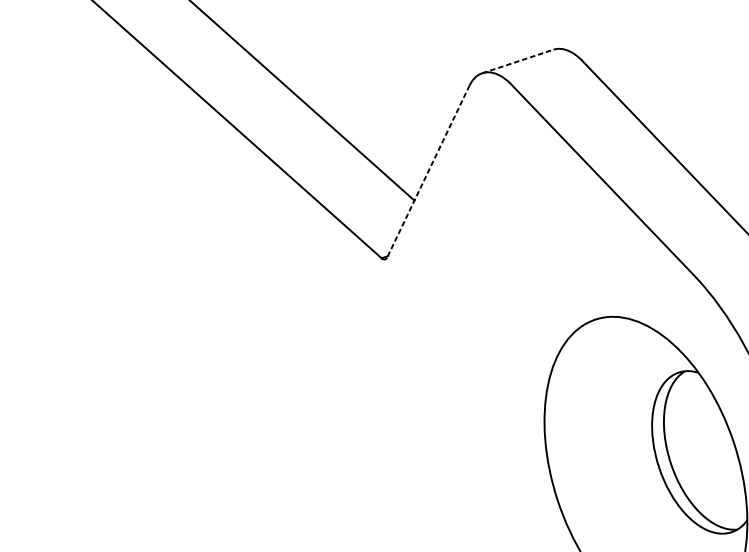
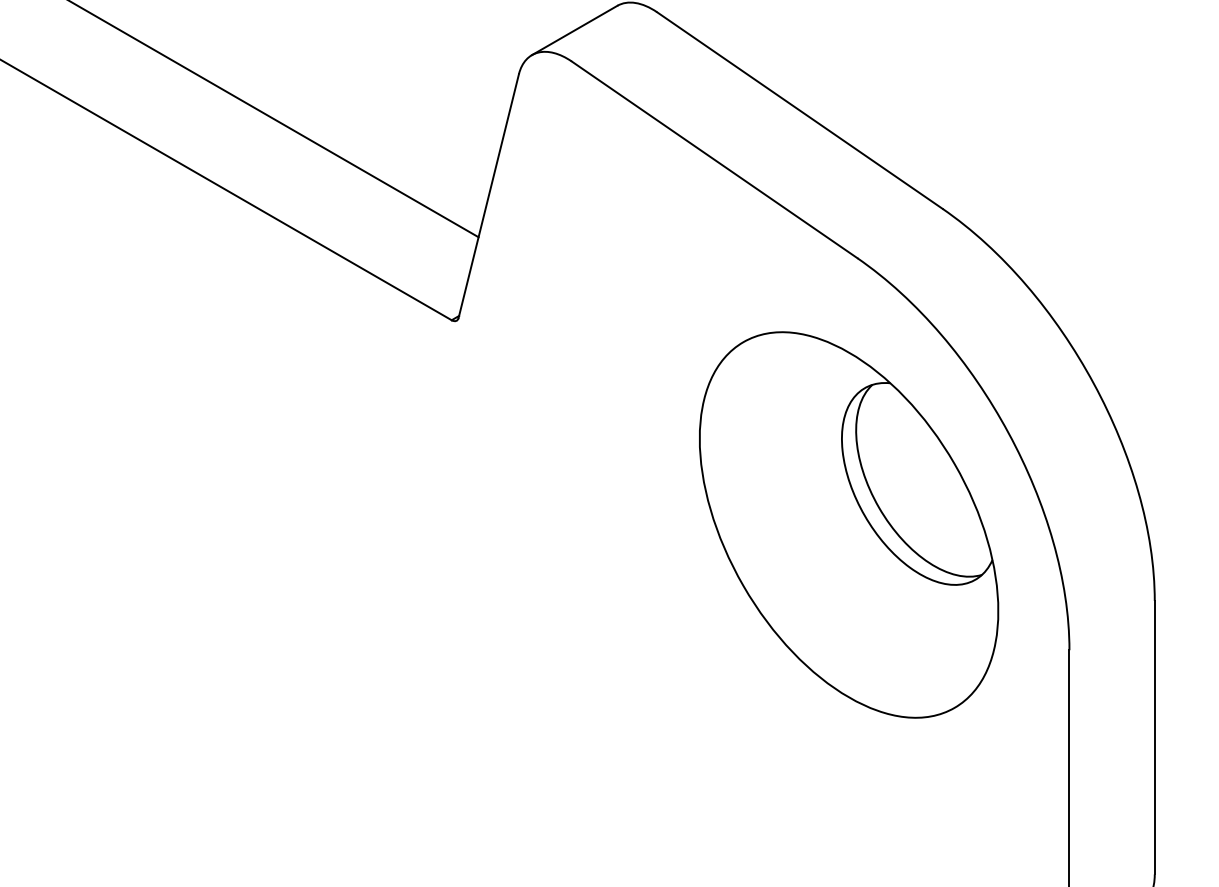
line: (518, 61) -> (575, 30), dashed -> solid
line: (428, 171) -> (488, 196), dashed -> solid

